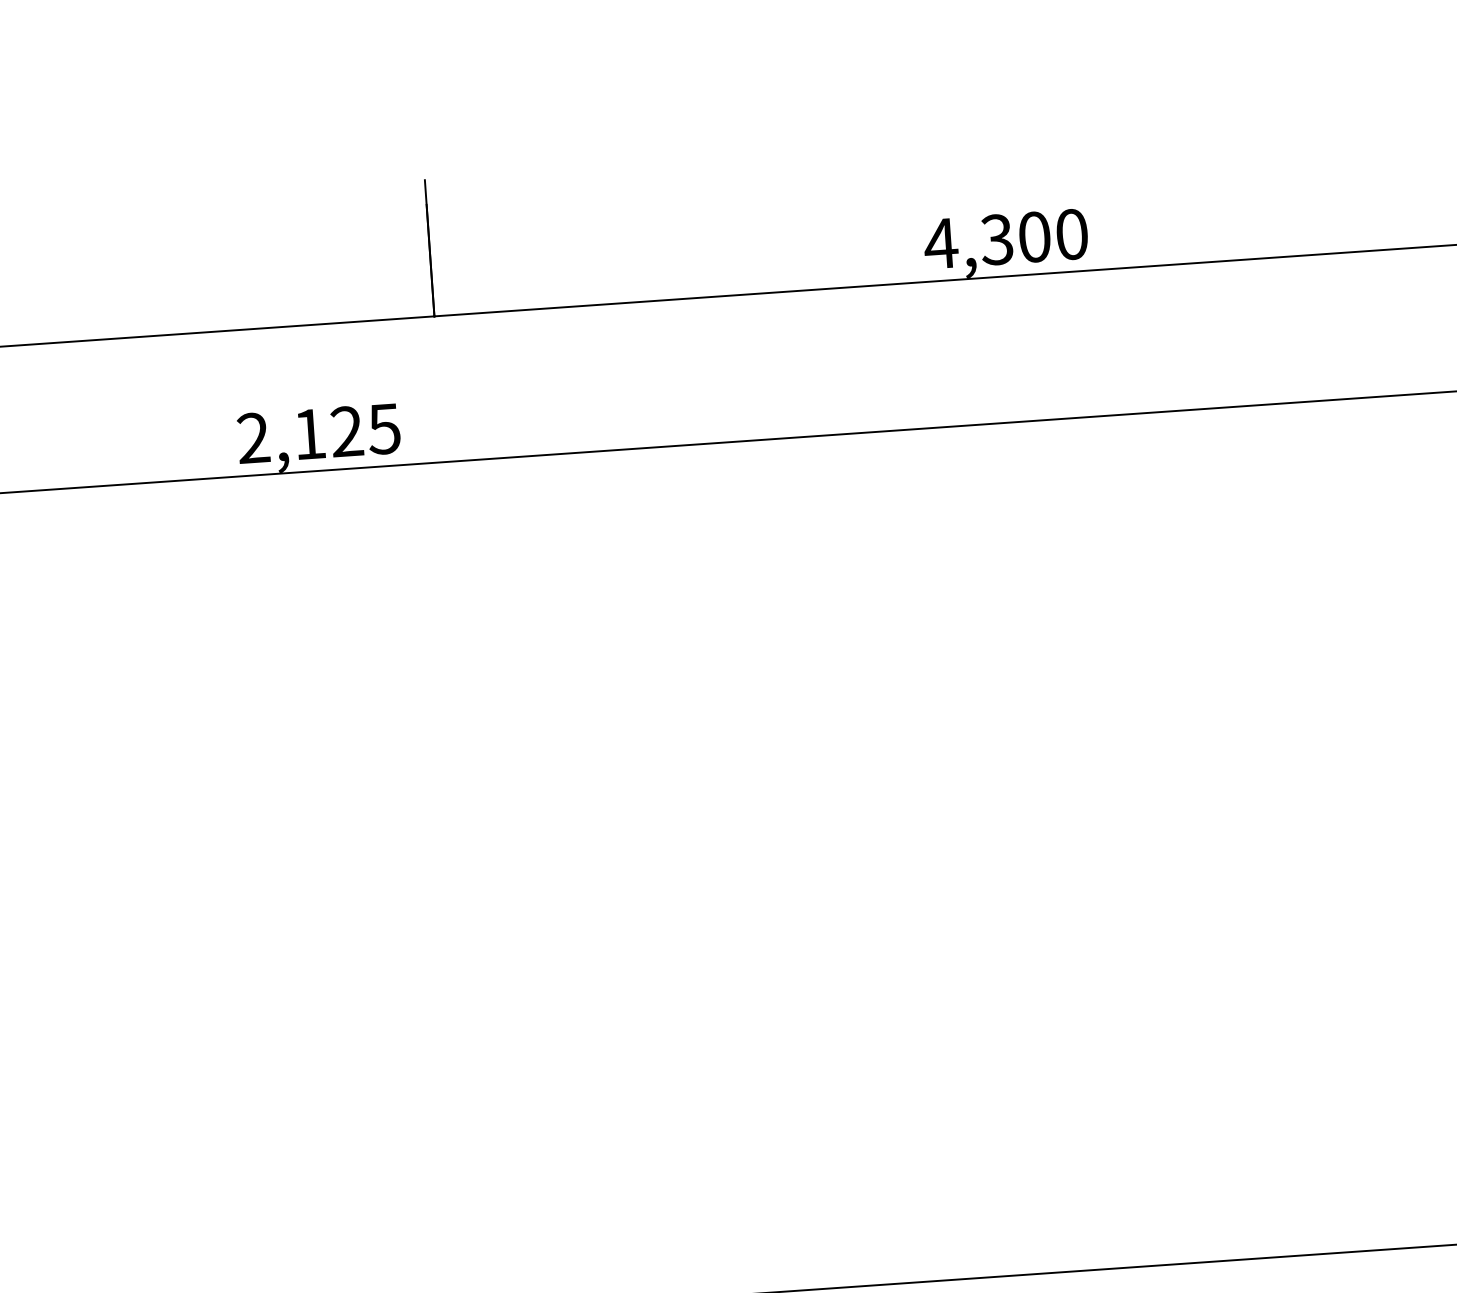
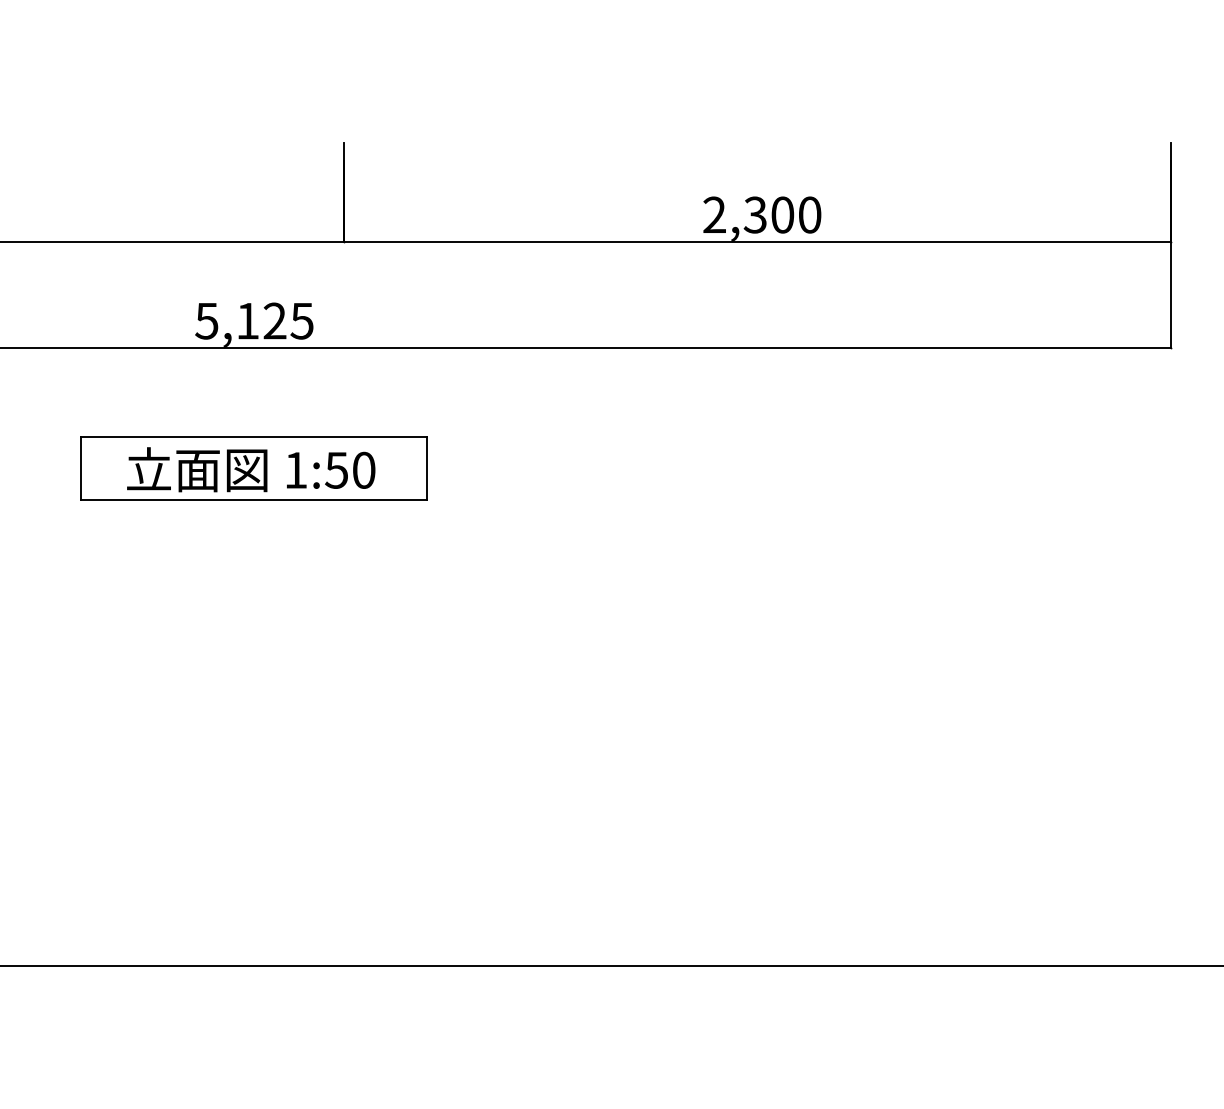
text: (940, 242) -> (714, 214), 4,300 -> 2,300
text: (252, 437) -> (206, 320), 2,125 -> 5,125
part: (331, 636) -> (253, 468), added

